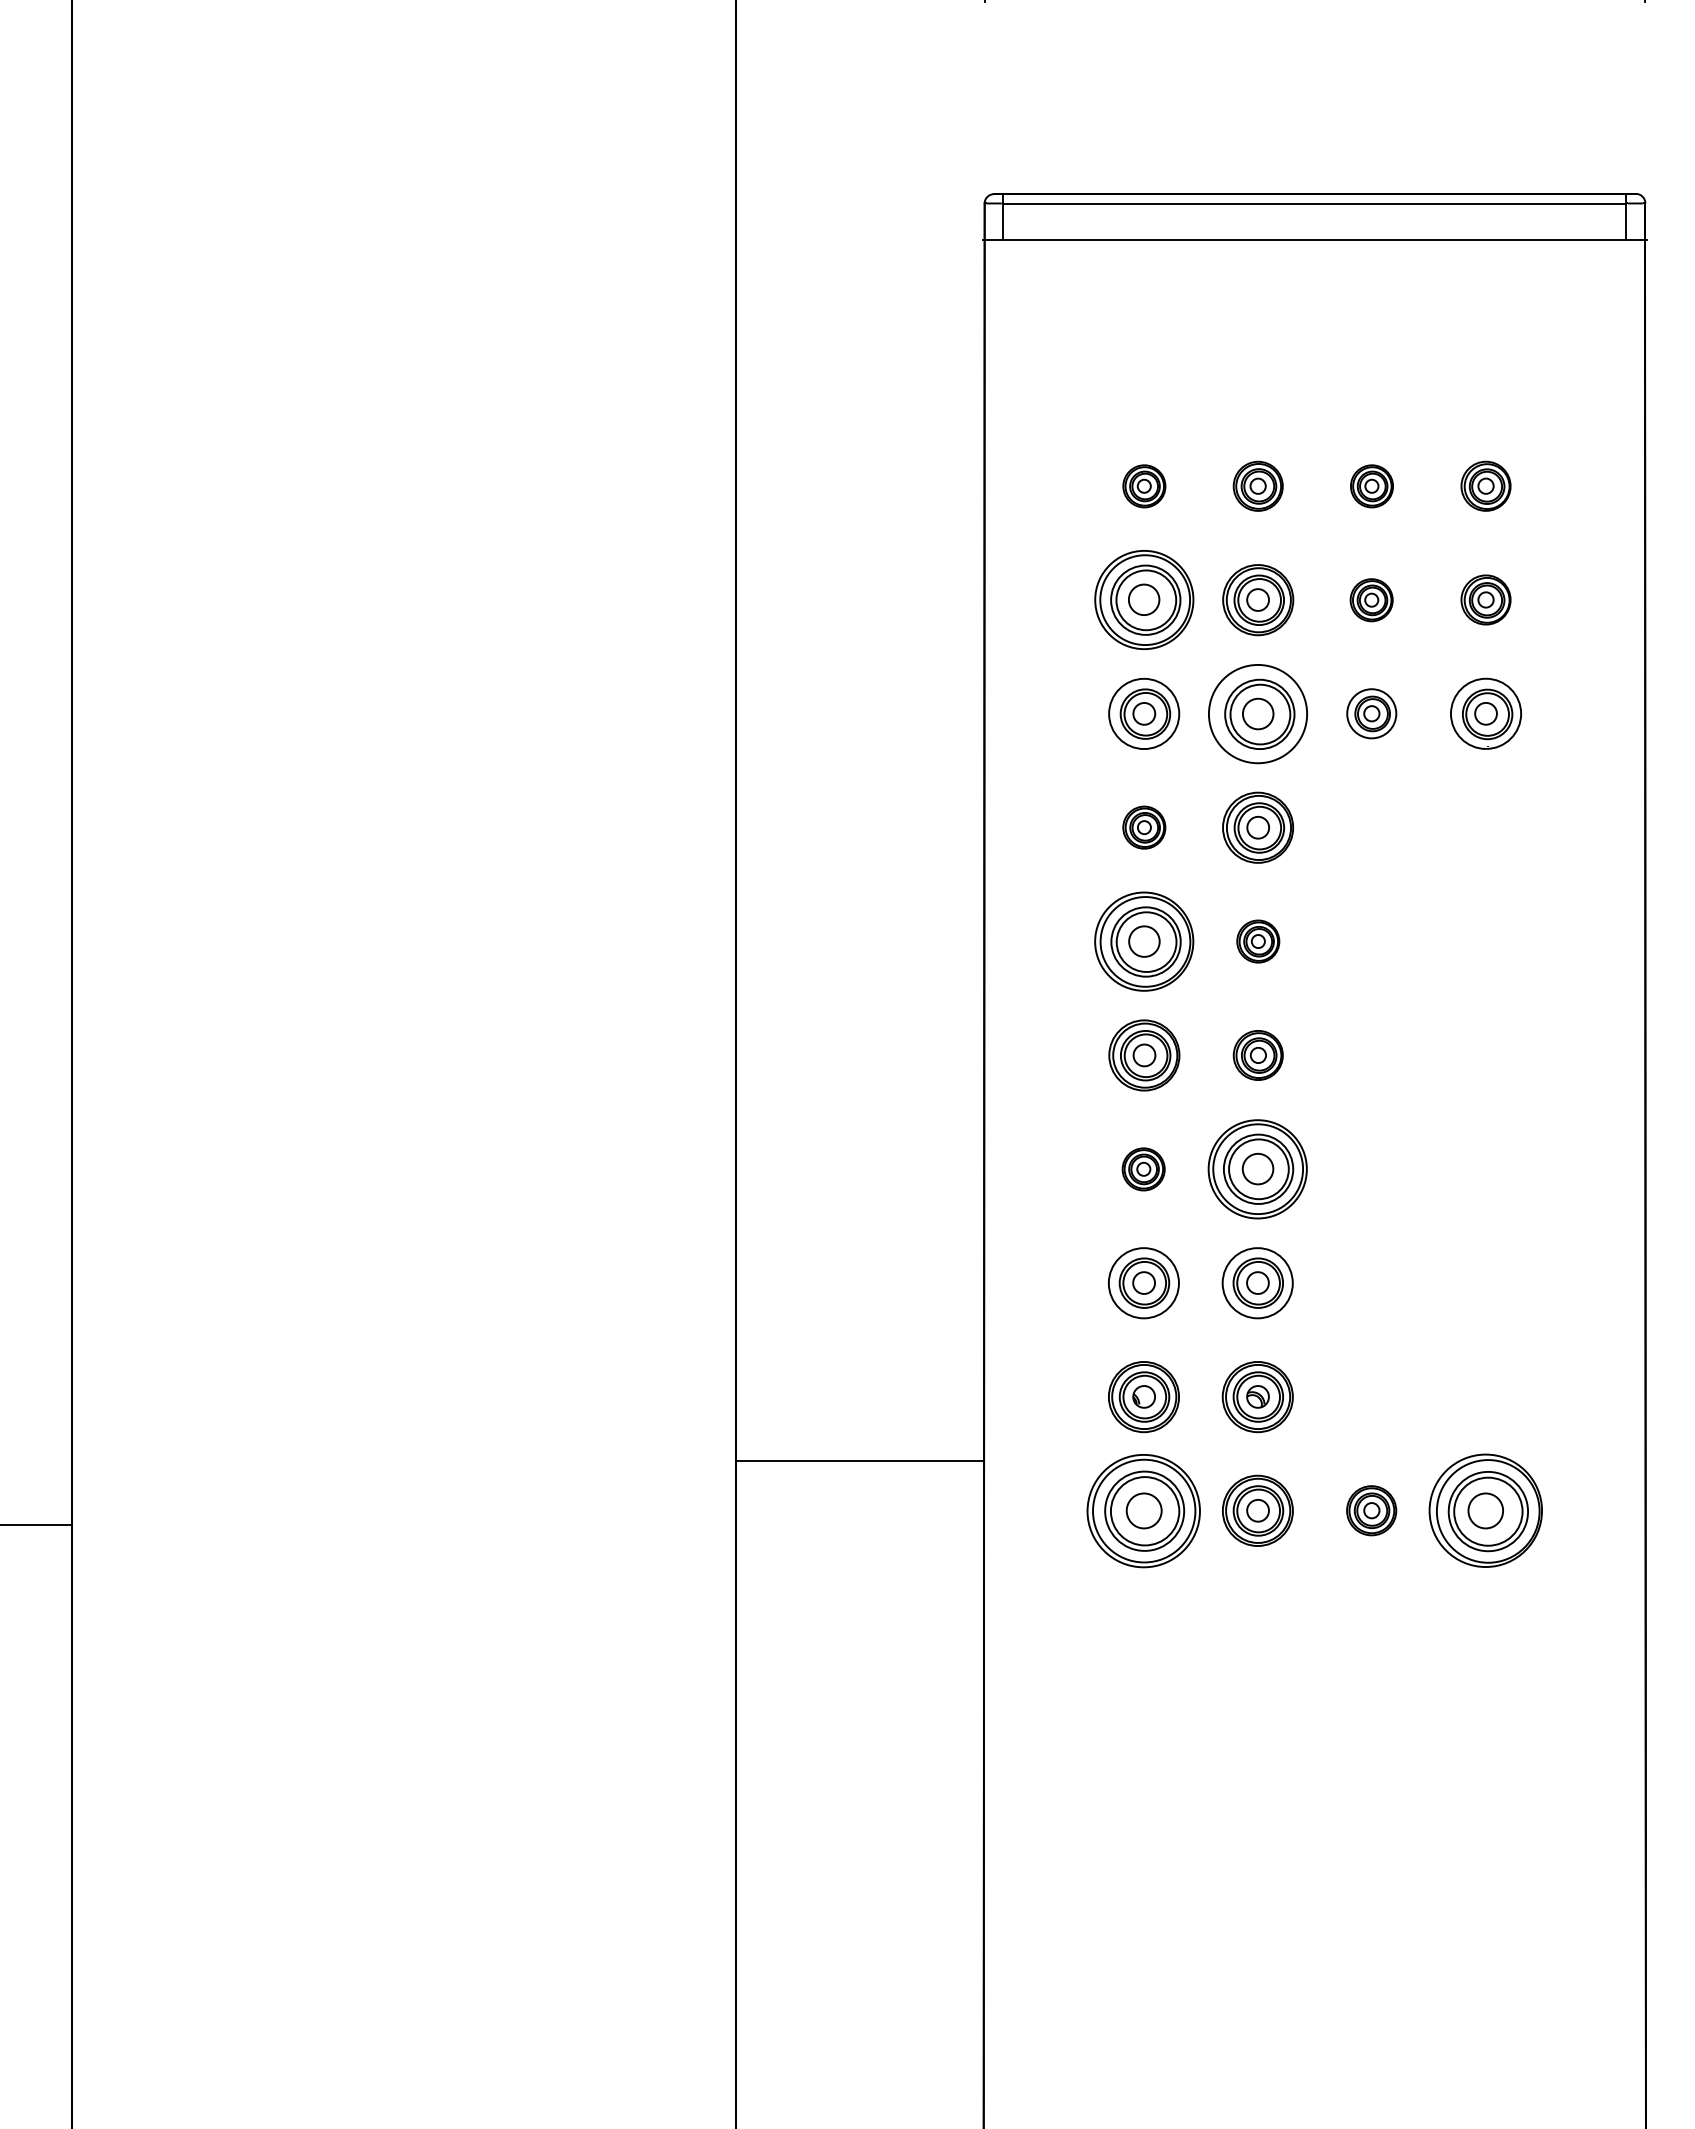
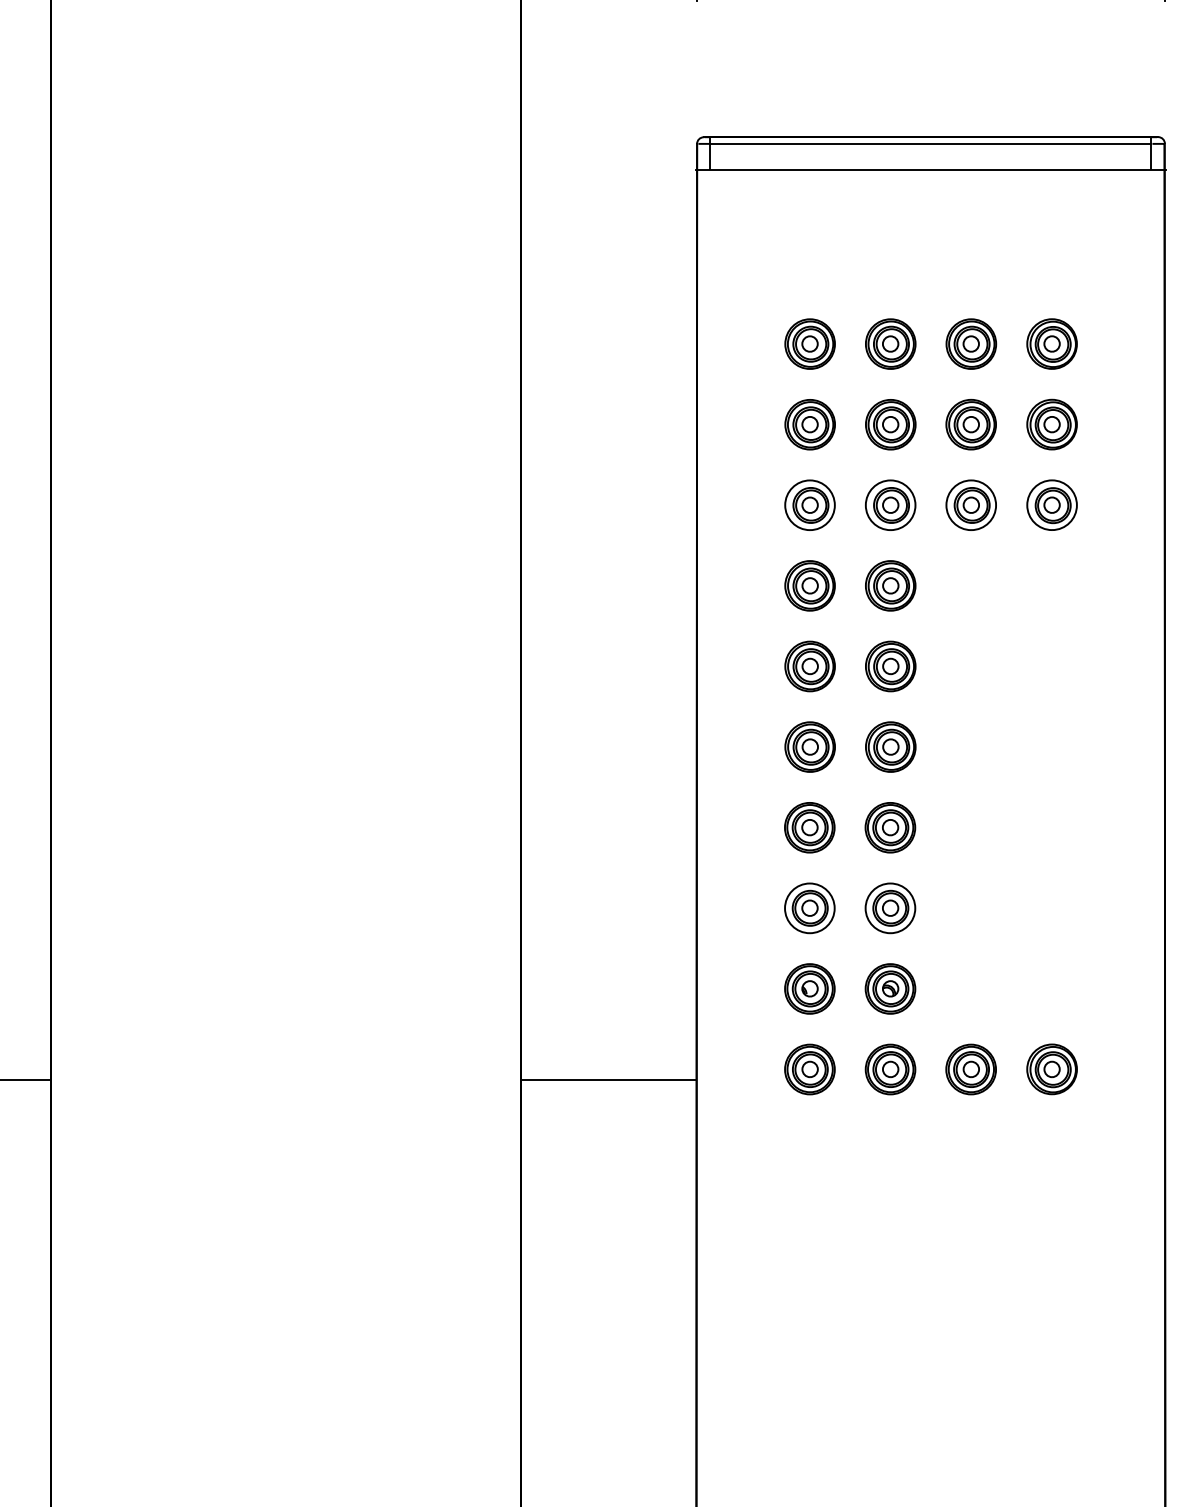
part: (1144, 486) -> (810, 344), size x1.67
part: (1258, 486) -> (890, 344), size x1.43
part: (1371, 486) -> (970, 344), size x1.67
part: (1485, 486) -> (1051, 344), size x1.43
part: (1485, 599) -> (1051, 424), size x1.43
part: (1144, 600) -> (810, 424), size x0.71
part: (1371, 600) -> (970, 424), size x1.67
part: (1257, 713) -> (890, 504), size x0.71
part: (1371, 713) -> (970, 504), size x1.43
part: (1144, 827) -> (810, 585), size x1.67
part: (1144, 941) -> (810, 666), size x0.71
part: (1258, 941) -> (890, 666), size x1.67
part: (1258, 1055) -> (890, 747), size x1.43
part: (1143, 1169) -> (809, 827), size x1.67
part: (1257, 1169) -> (890, 827), size x0.71
line: (859, 1461) -> (608, 1079), moved
part: (1144, 1510) -> (810, 1069), size x0.62
part: (1371, 1510) -> (970, 1069), size x1.43
part: (1486, 1510) -> (1052, 1069), size x0.62

